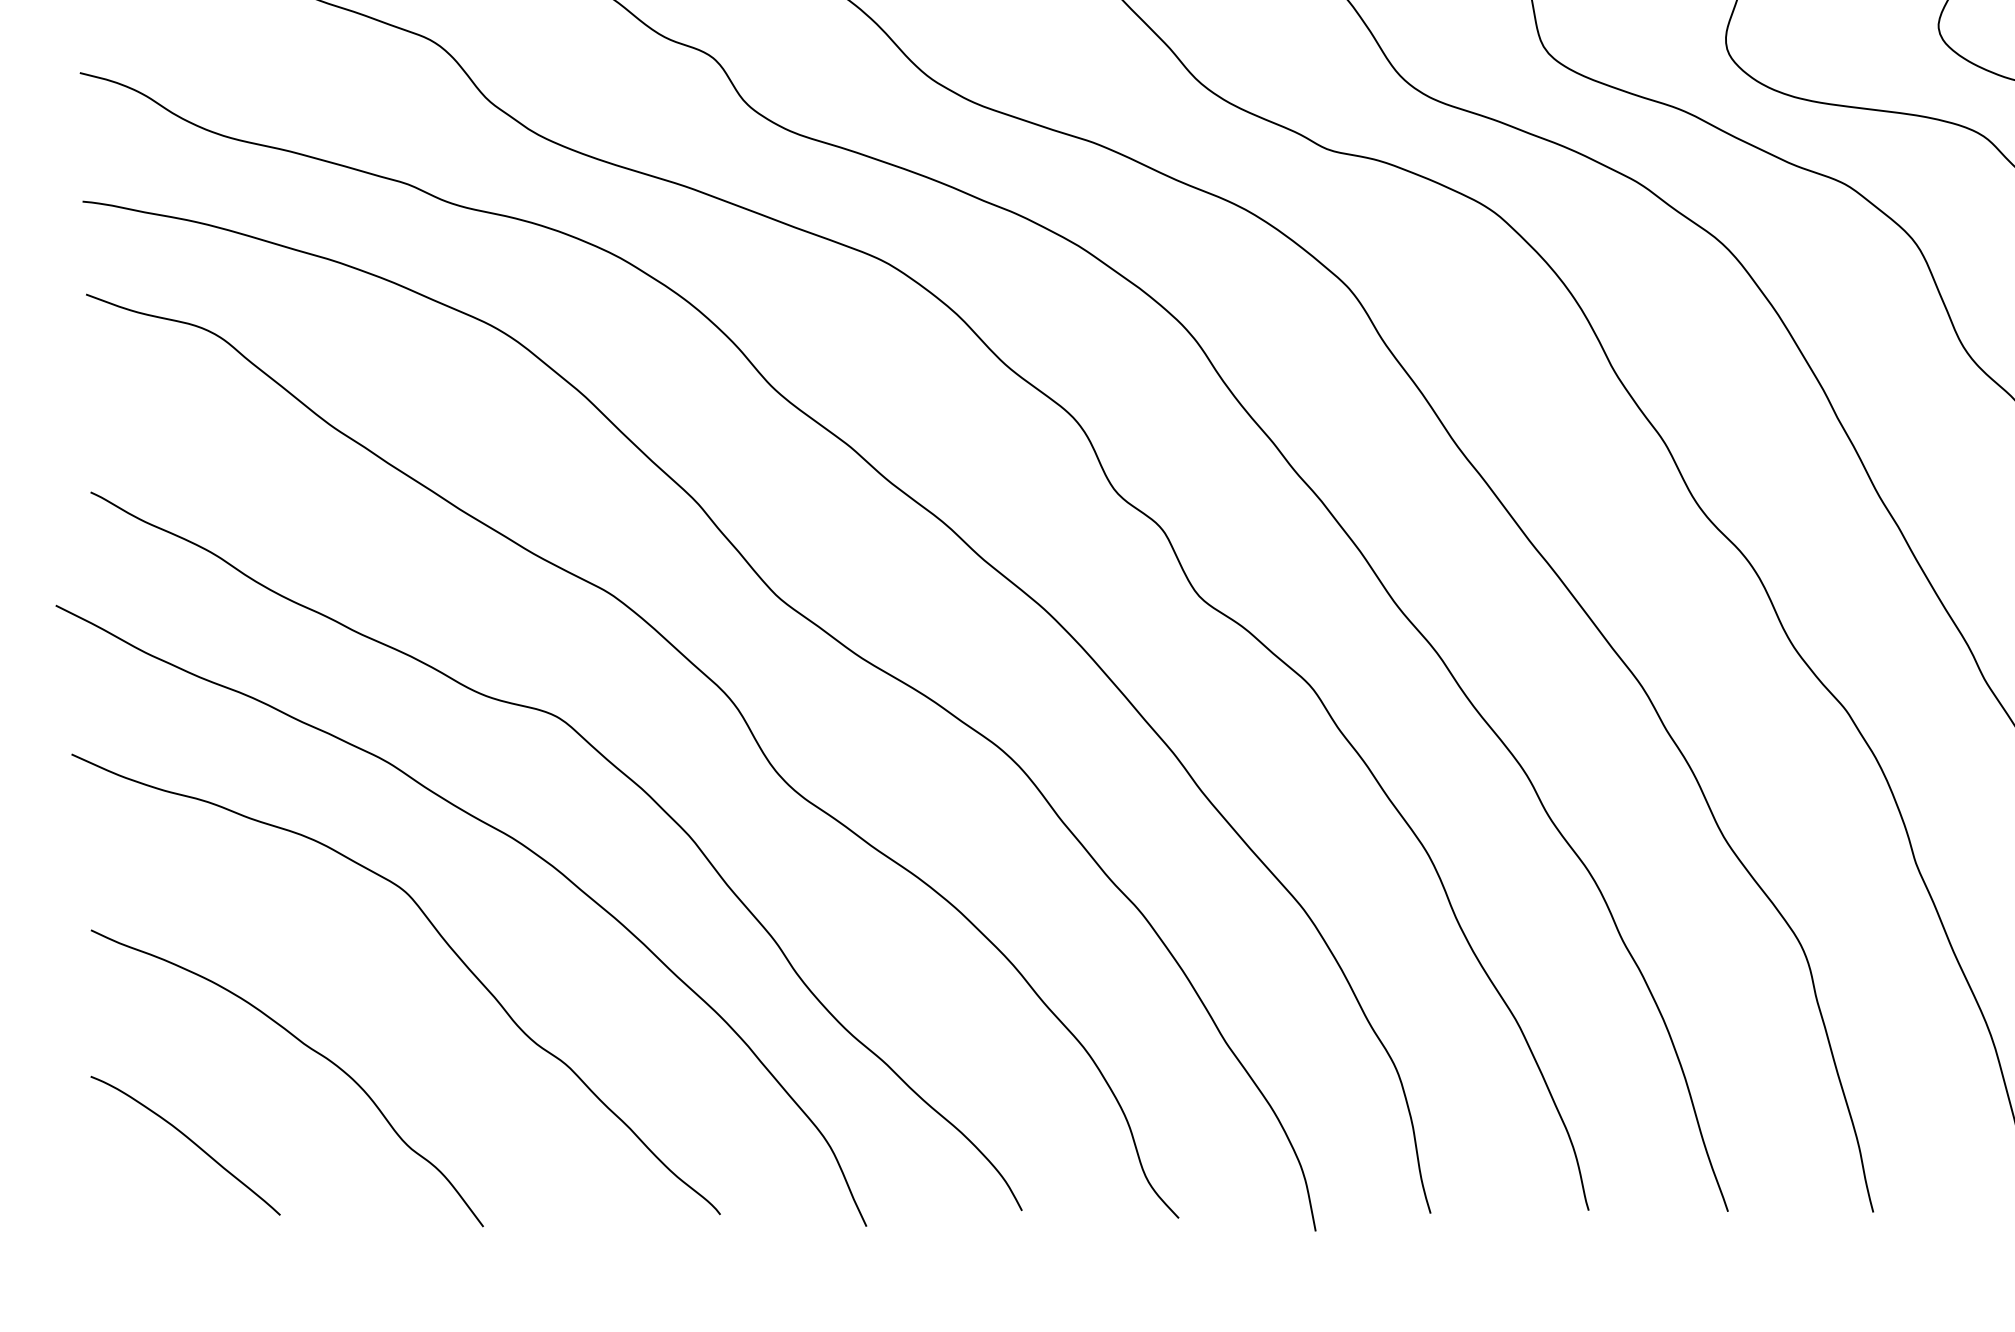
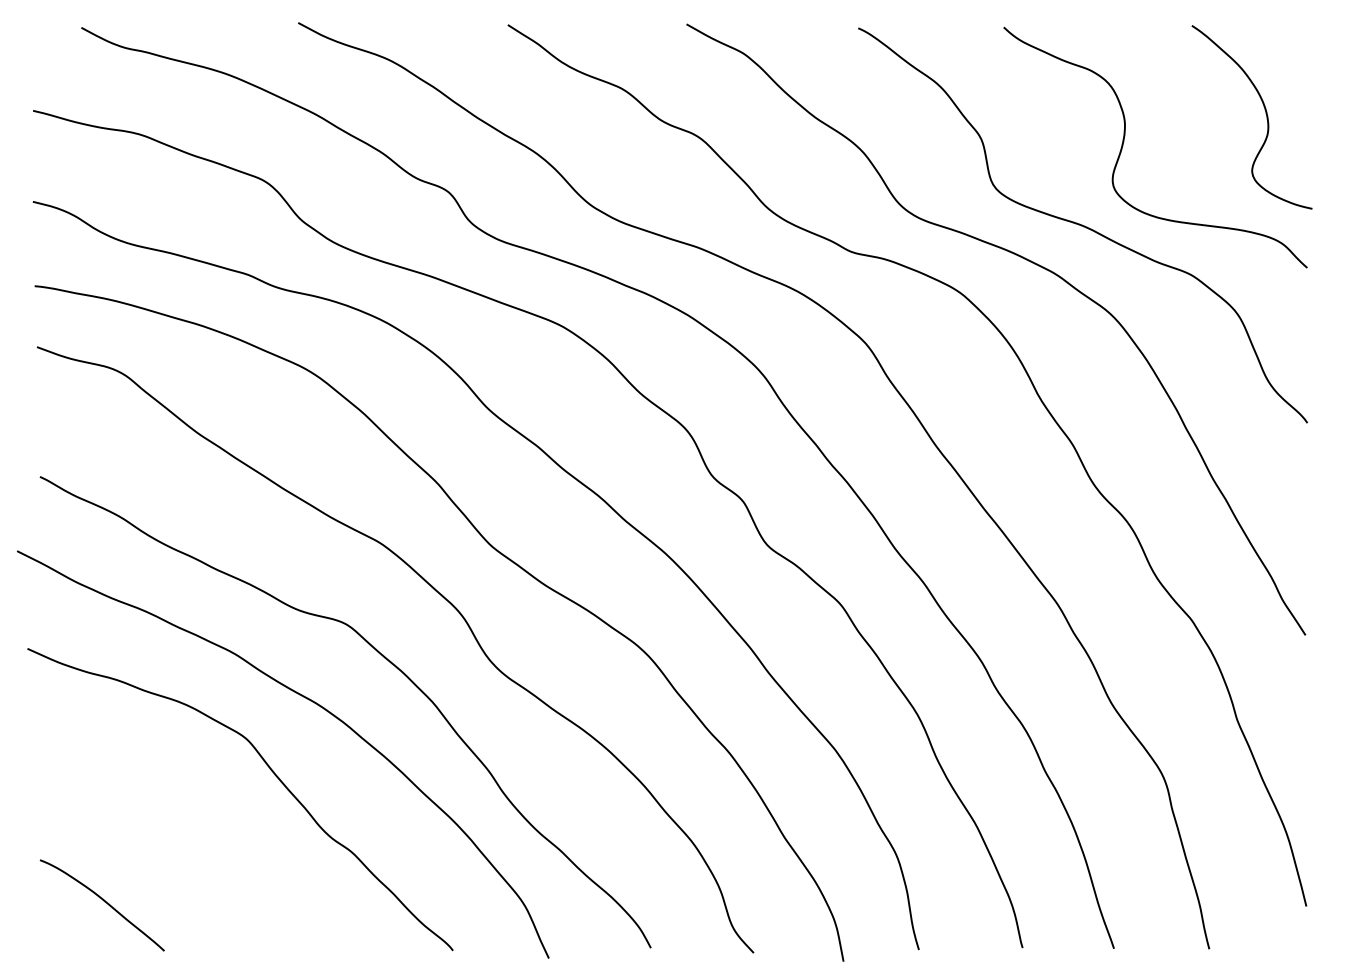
curve: (309, 1049) -> (183, 842), removed

